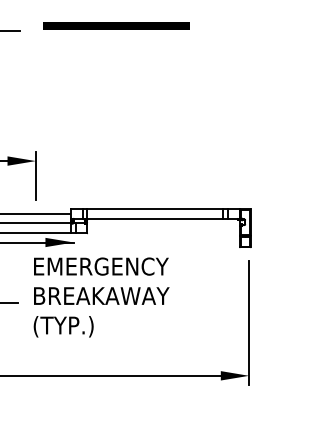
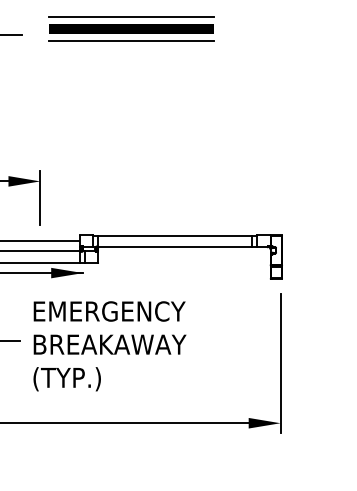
line: (116, 14) -> (131, 16), added
line: (116, 36) -> (131, 41), added
text: (101, 297) -> (109, 346), moved

